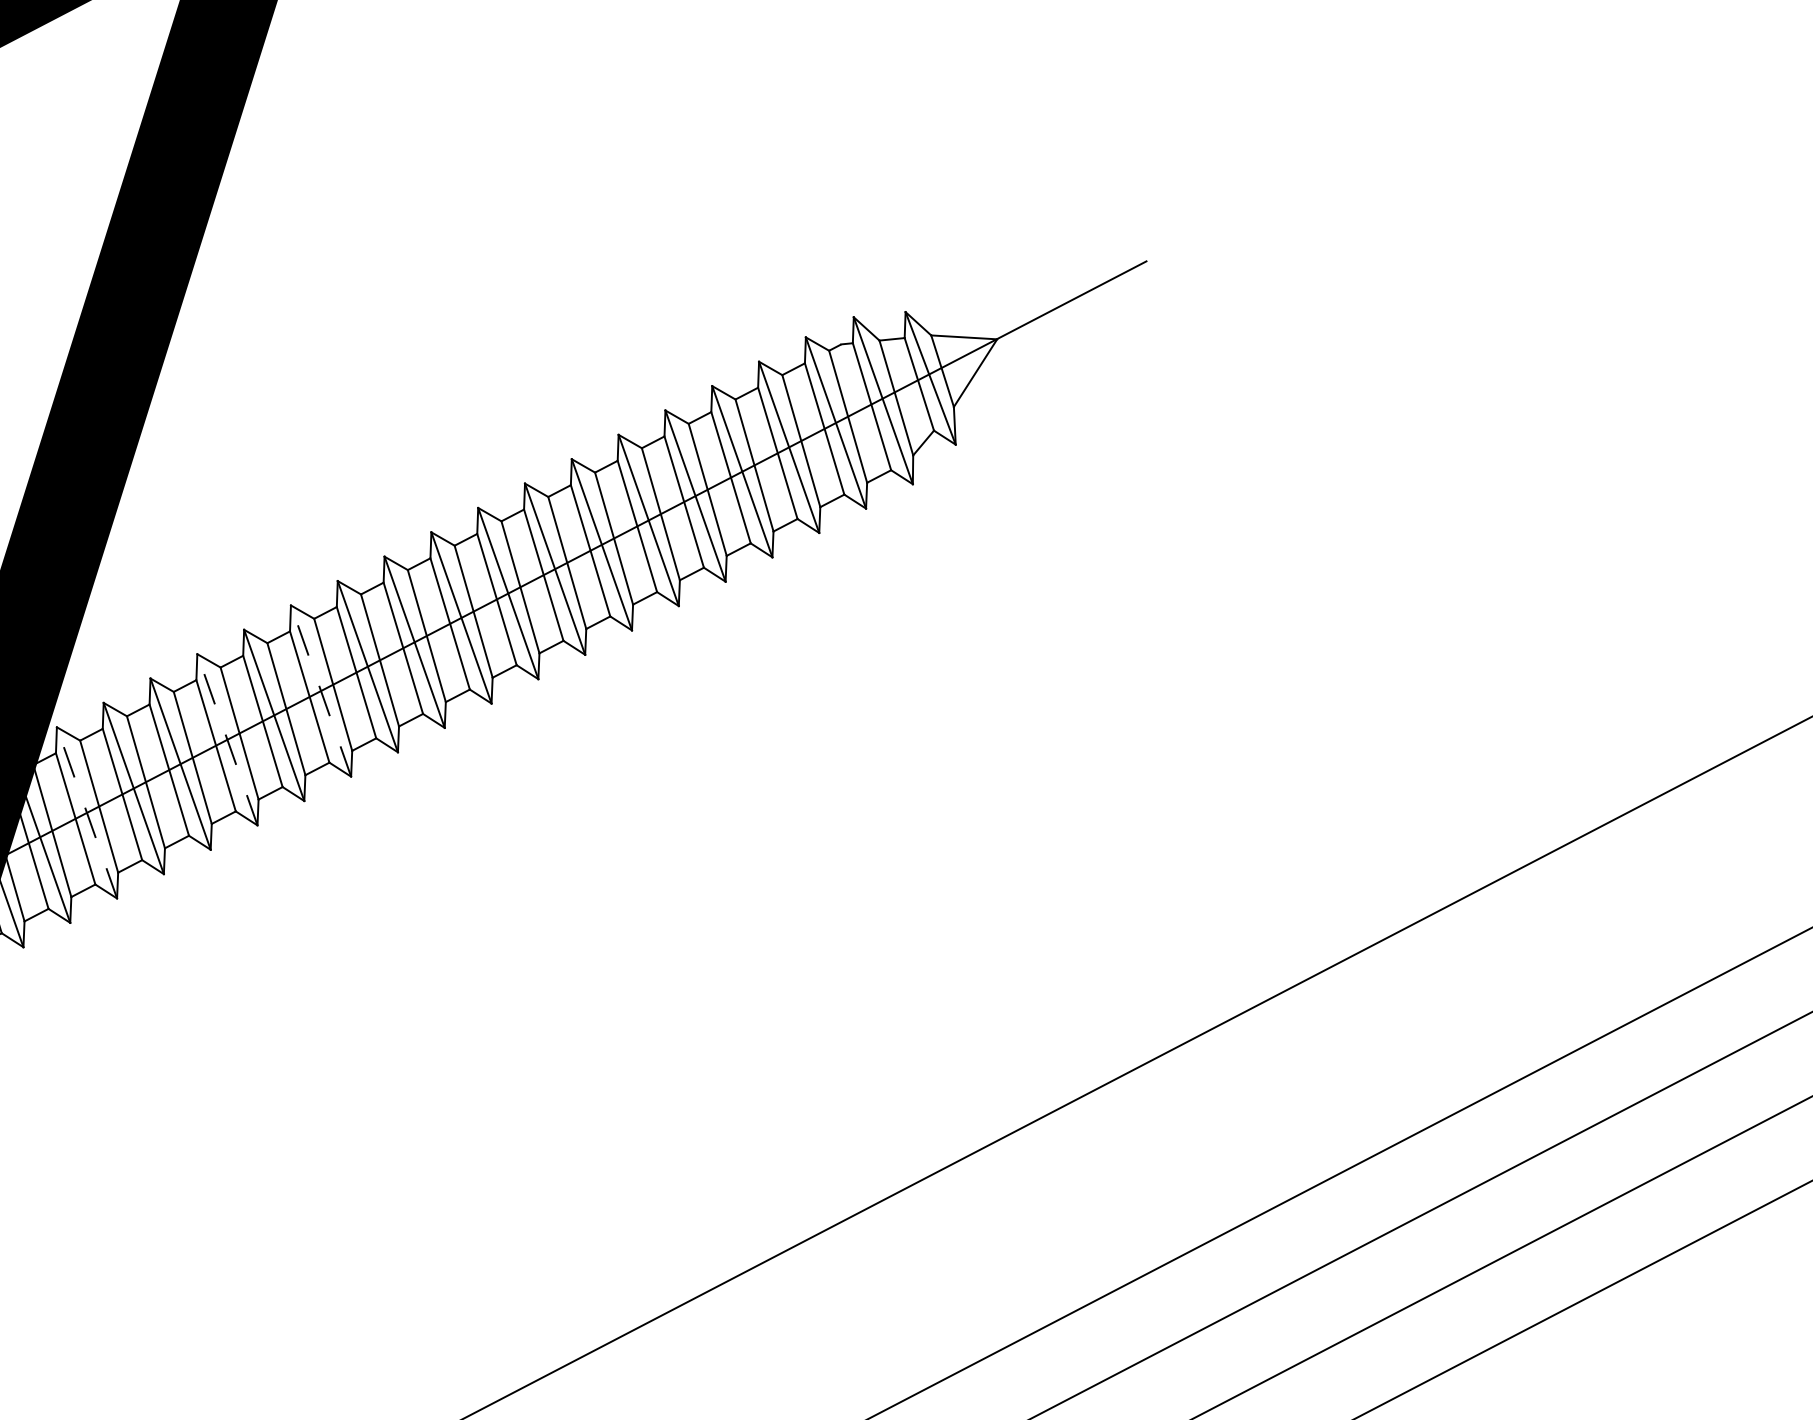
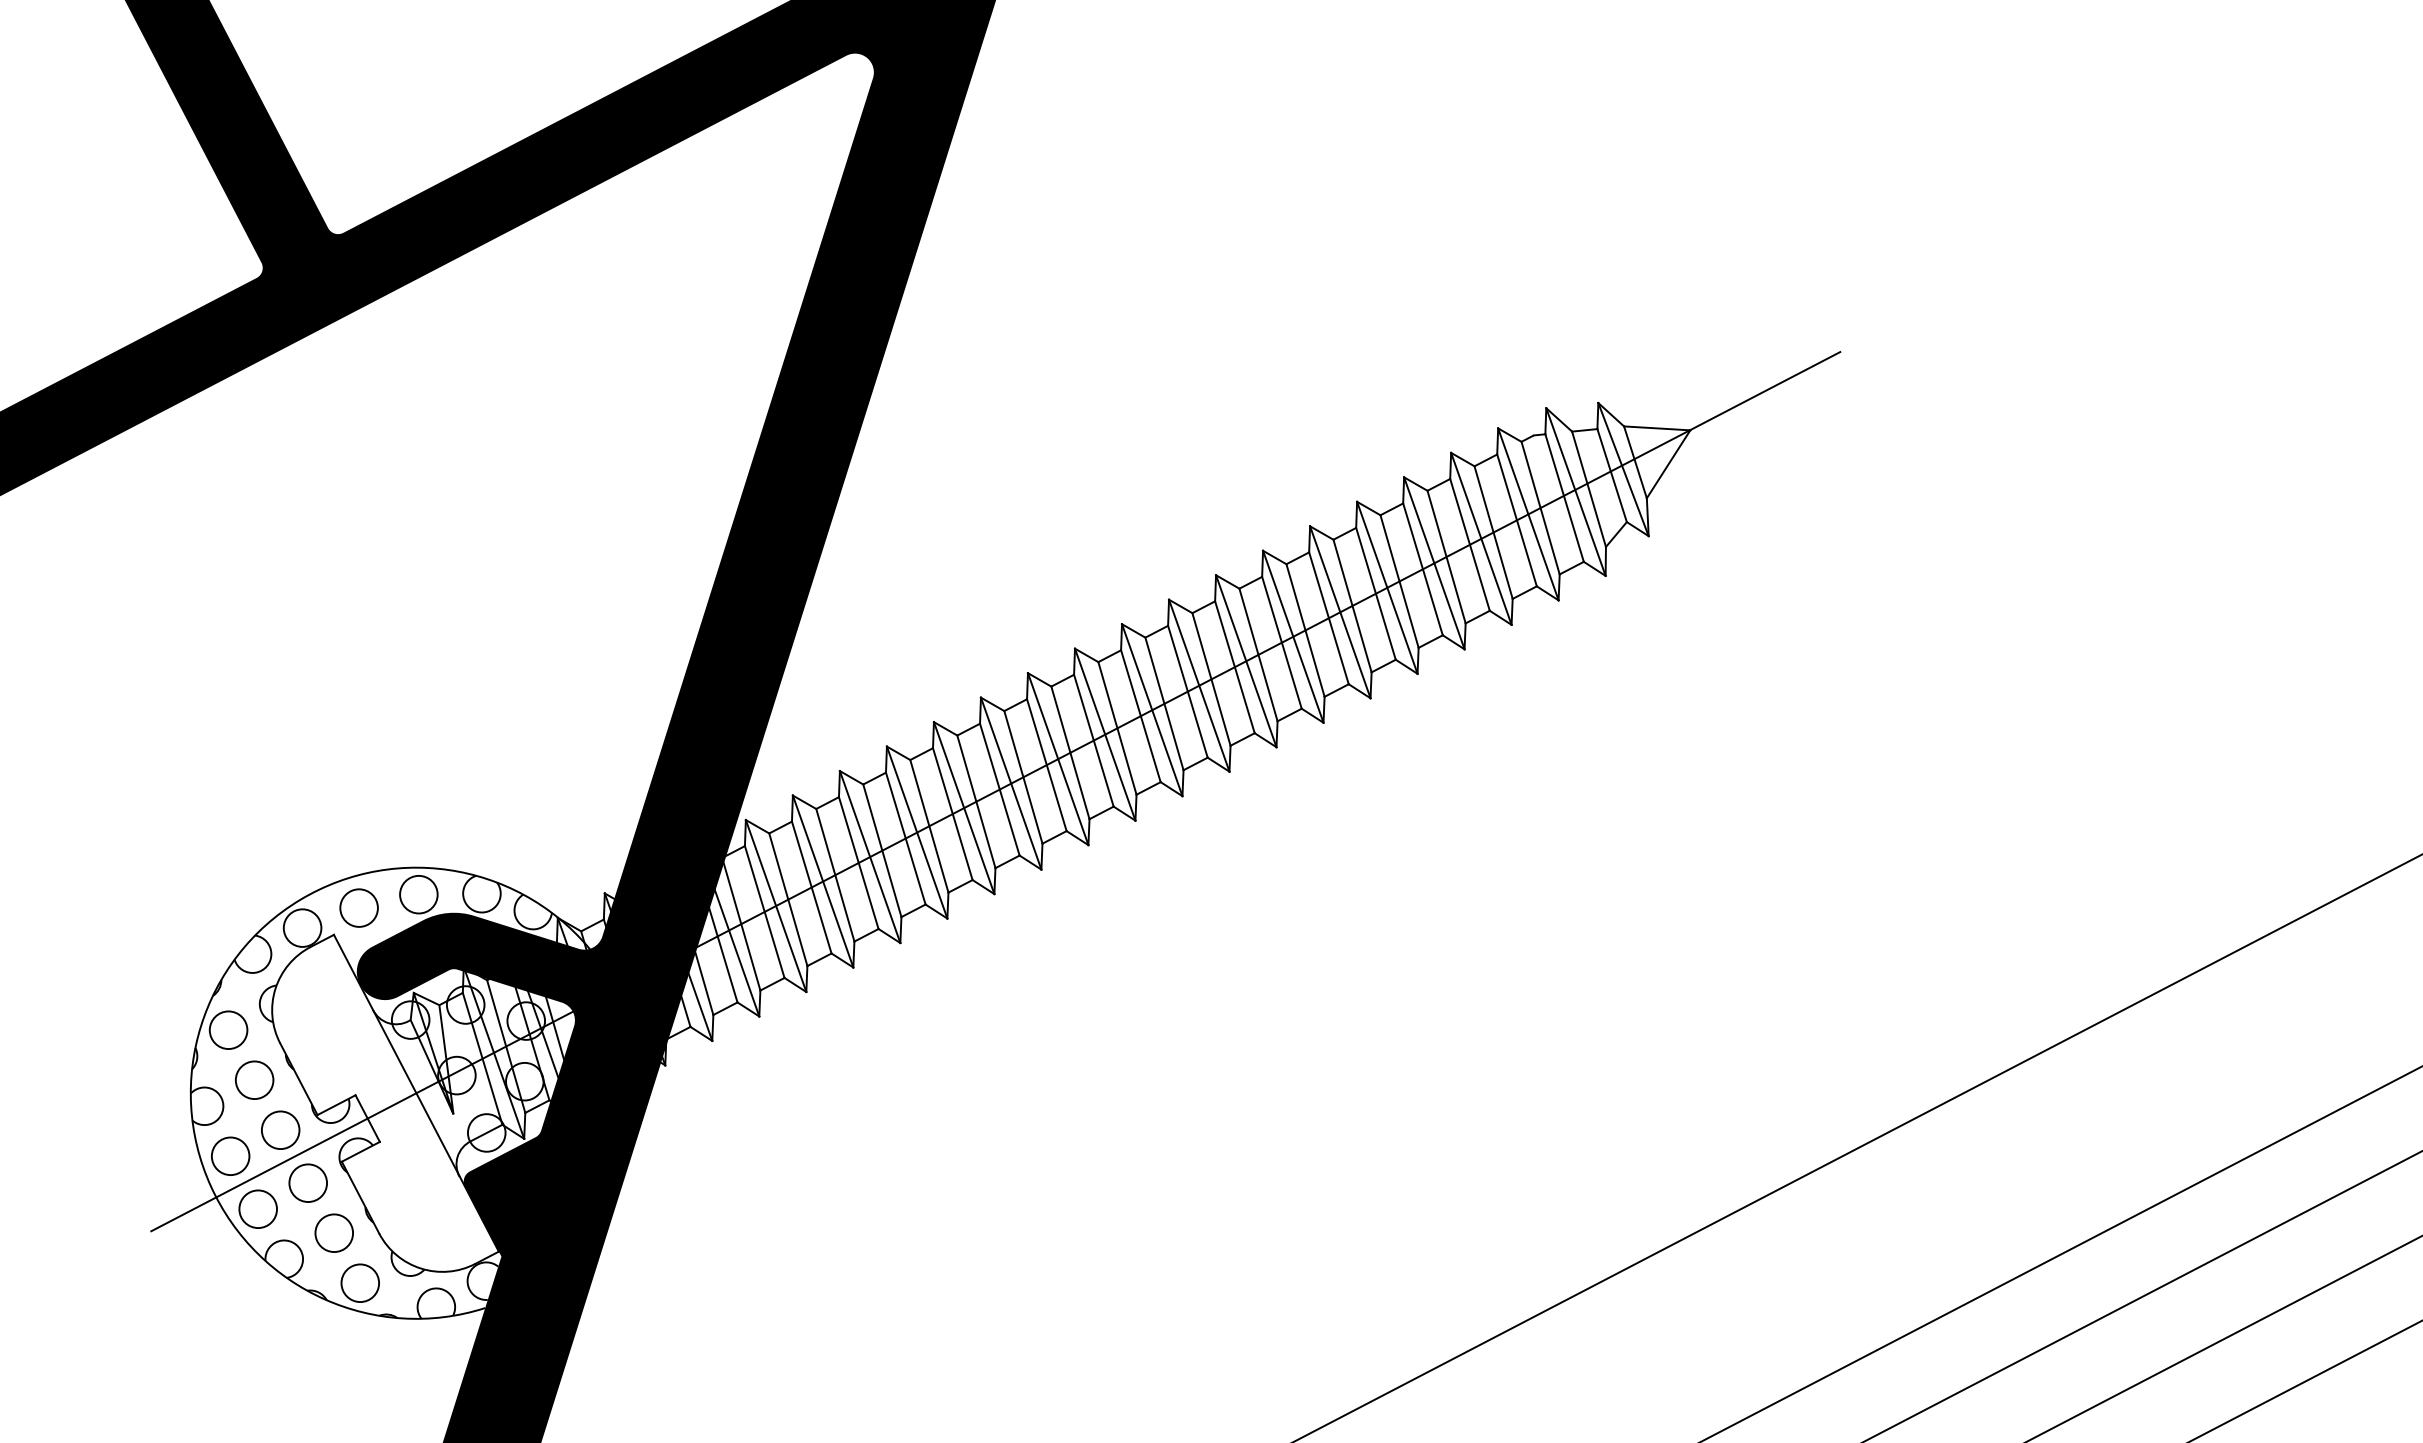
line: (321, 690) -> (1011, 783), dashed -> solid
line: (227, 739) -> (917, 832), dashed -> solid
line: (86, 812) -> (775, 905), dashed -> solid

